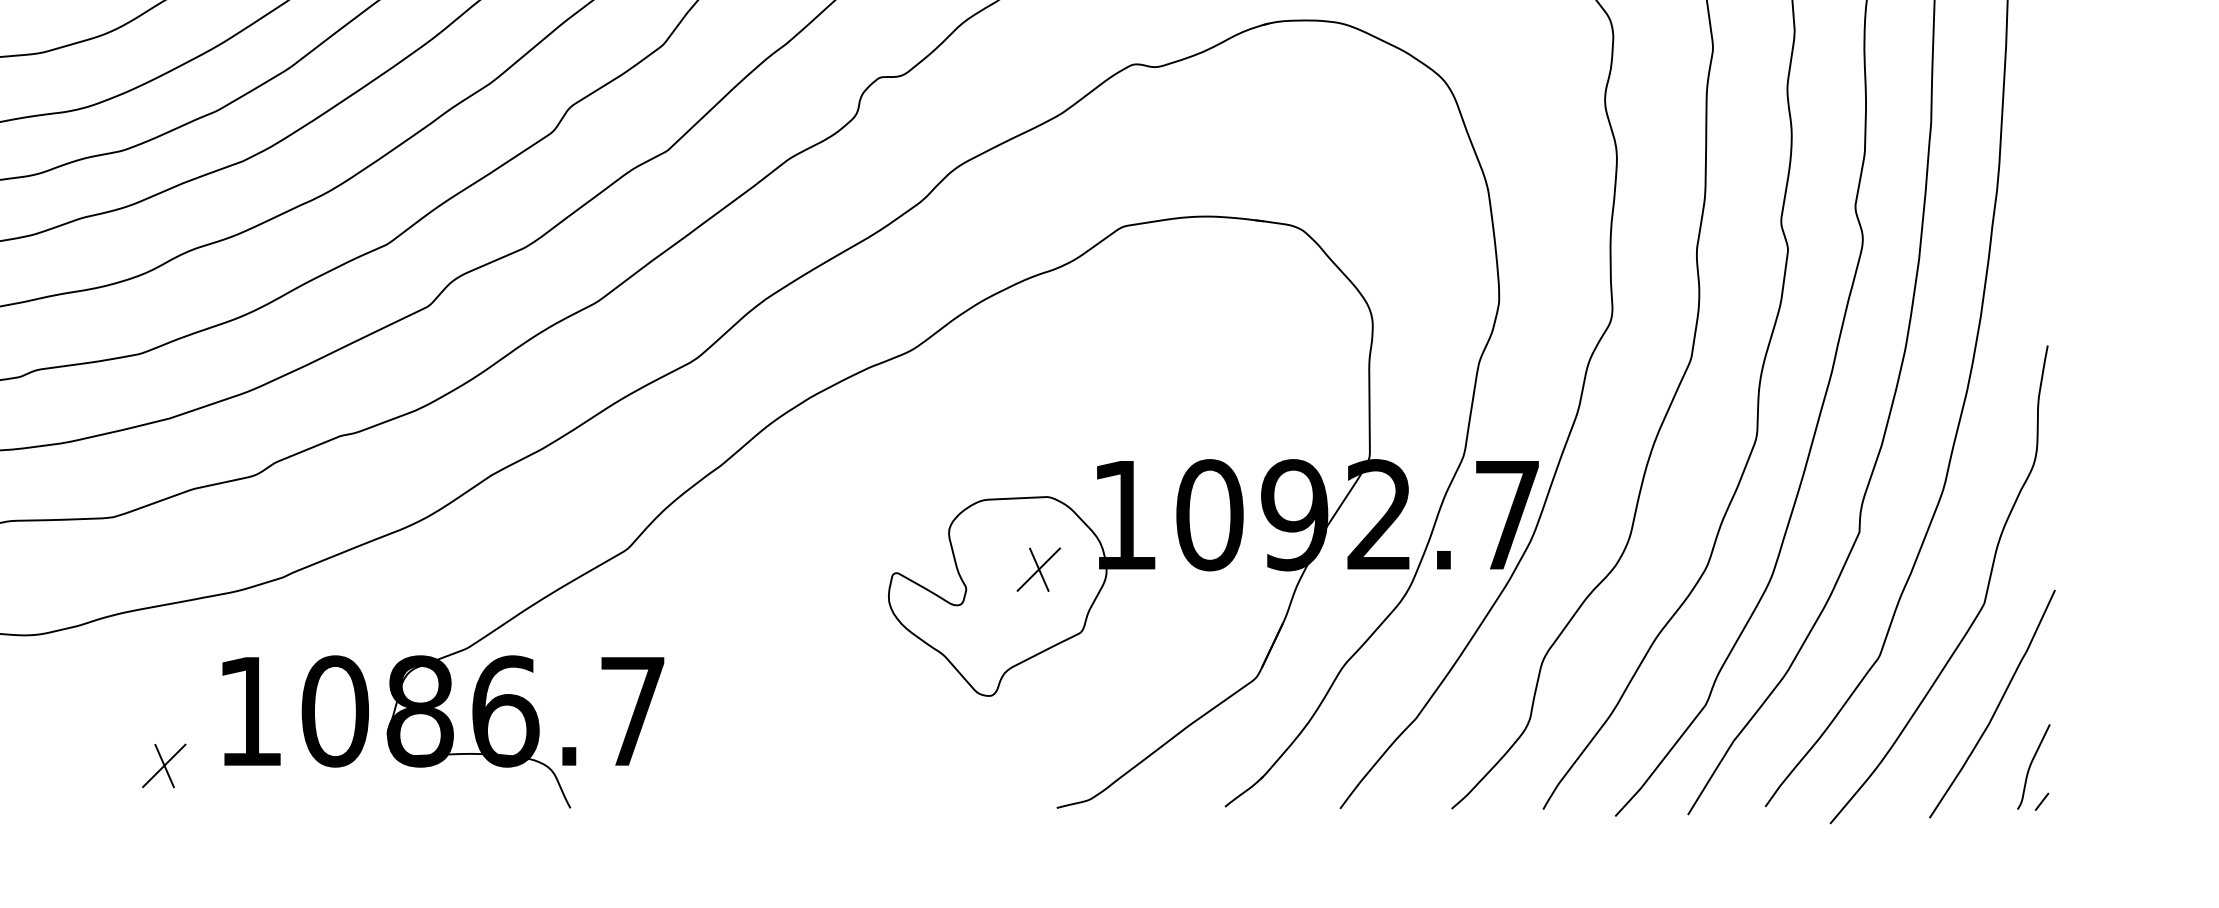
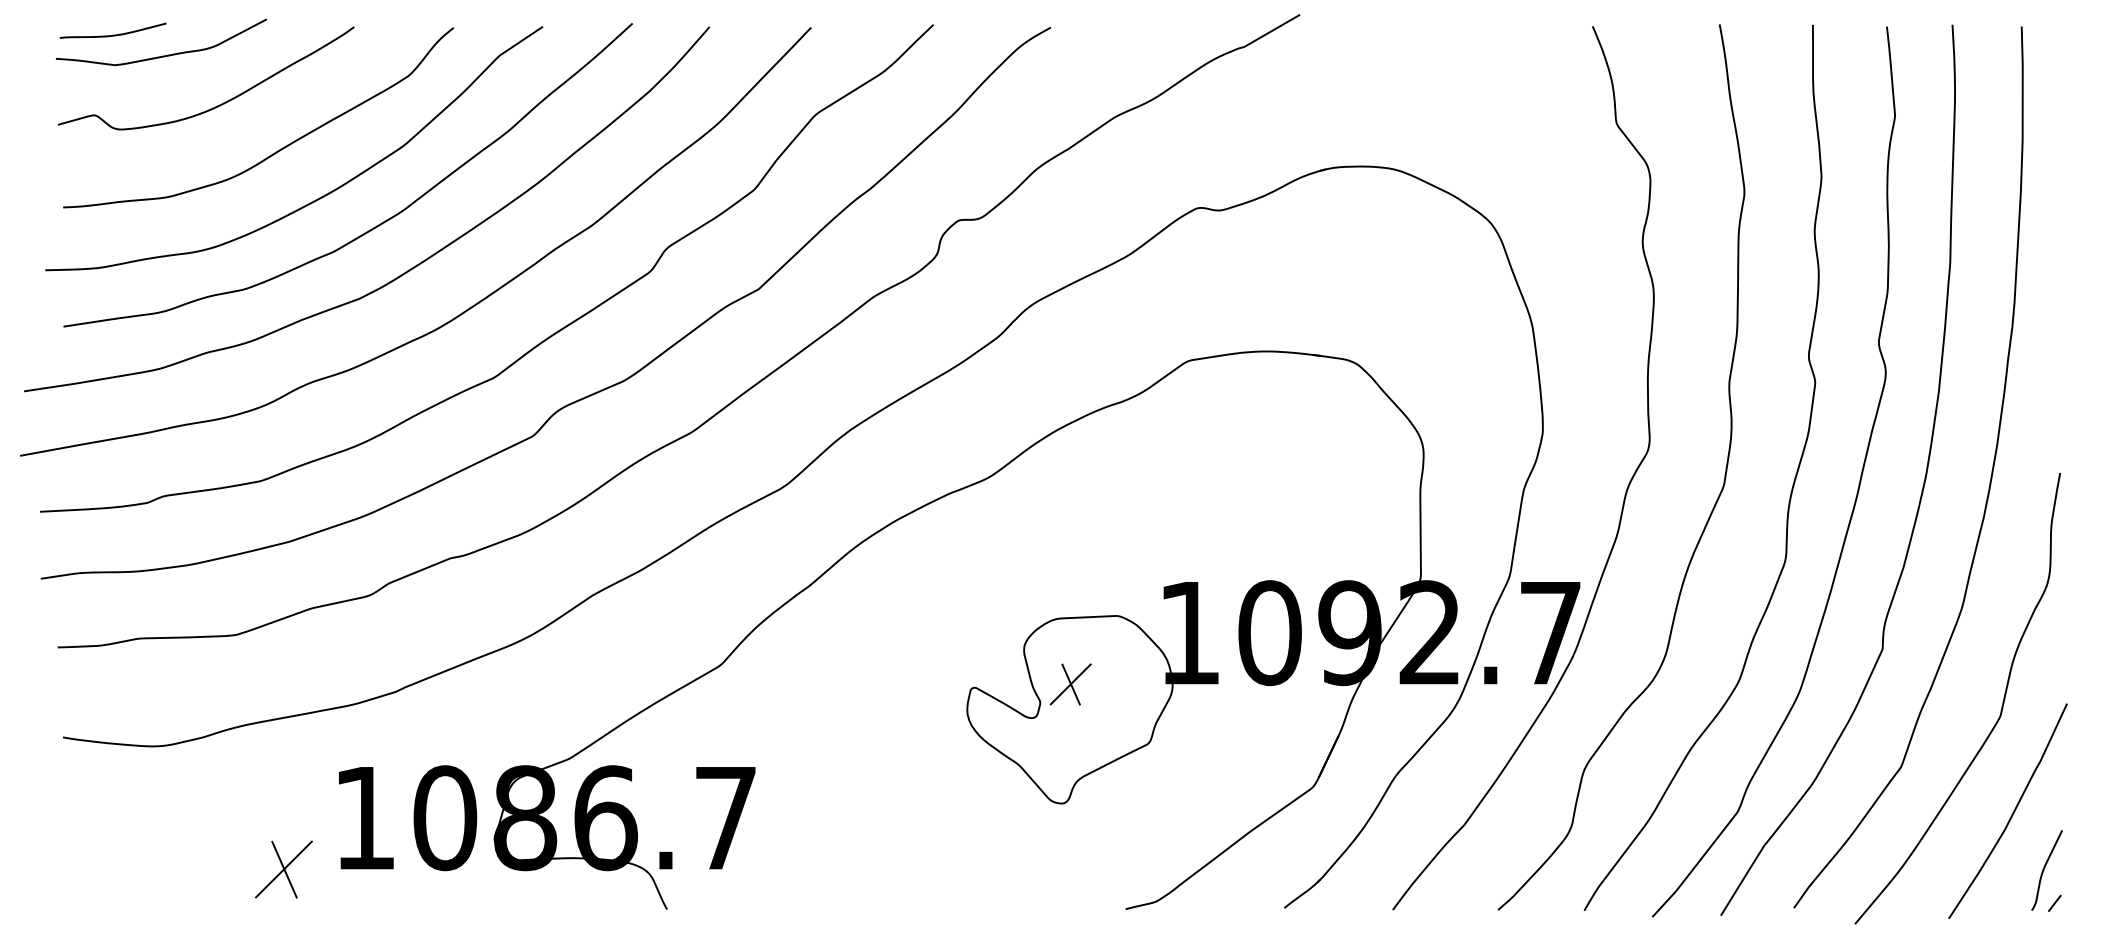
part: (1038, 569) -> (1070, 684), moved
part: (163, 765) -> (283, 869), size x1.4

